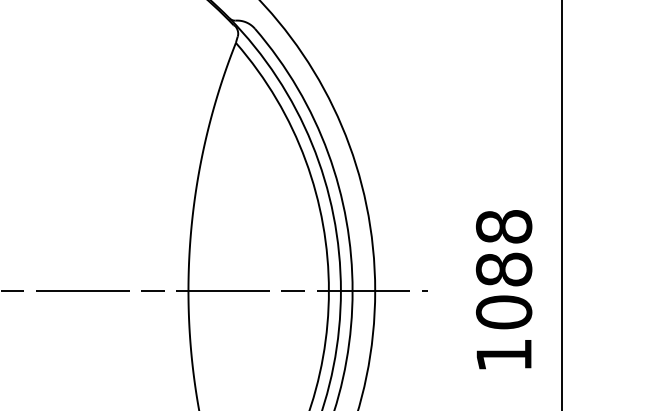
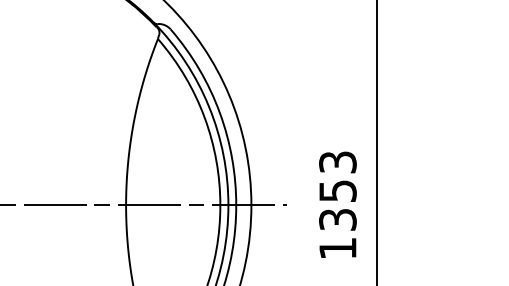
text: (503, 270) -> (337, 191), 1088 -> 1353

